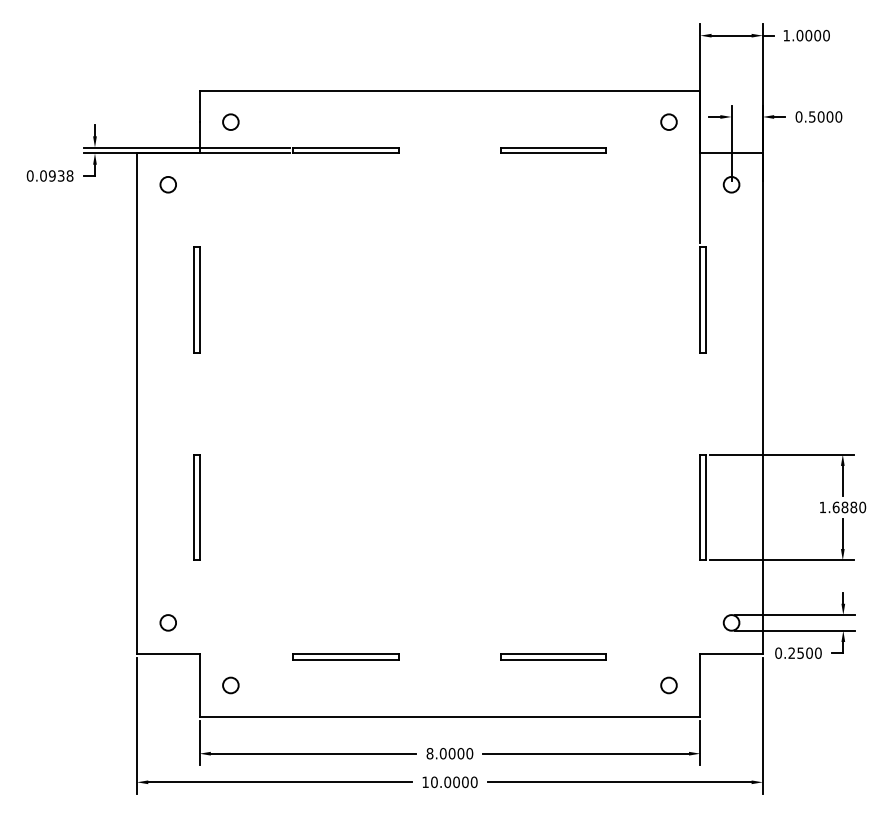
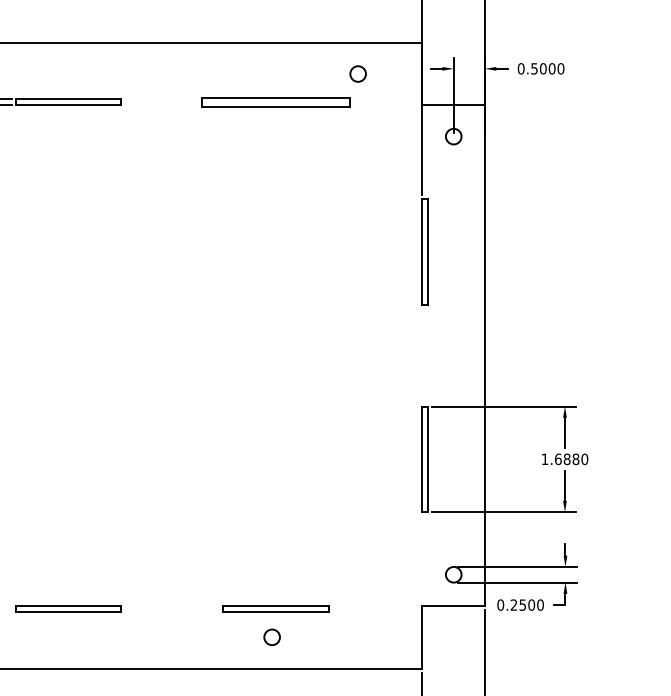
circle: (668, 121) -> (357, 73), moved
part: (553, 150) -> (275, 102), size x1.4
circle: (668, 685) -> (271, 637), moved

